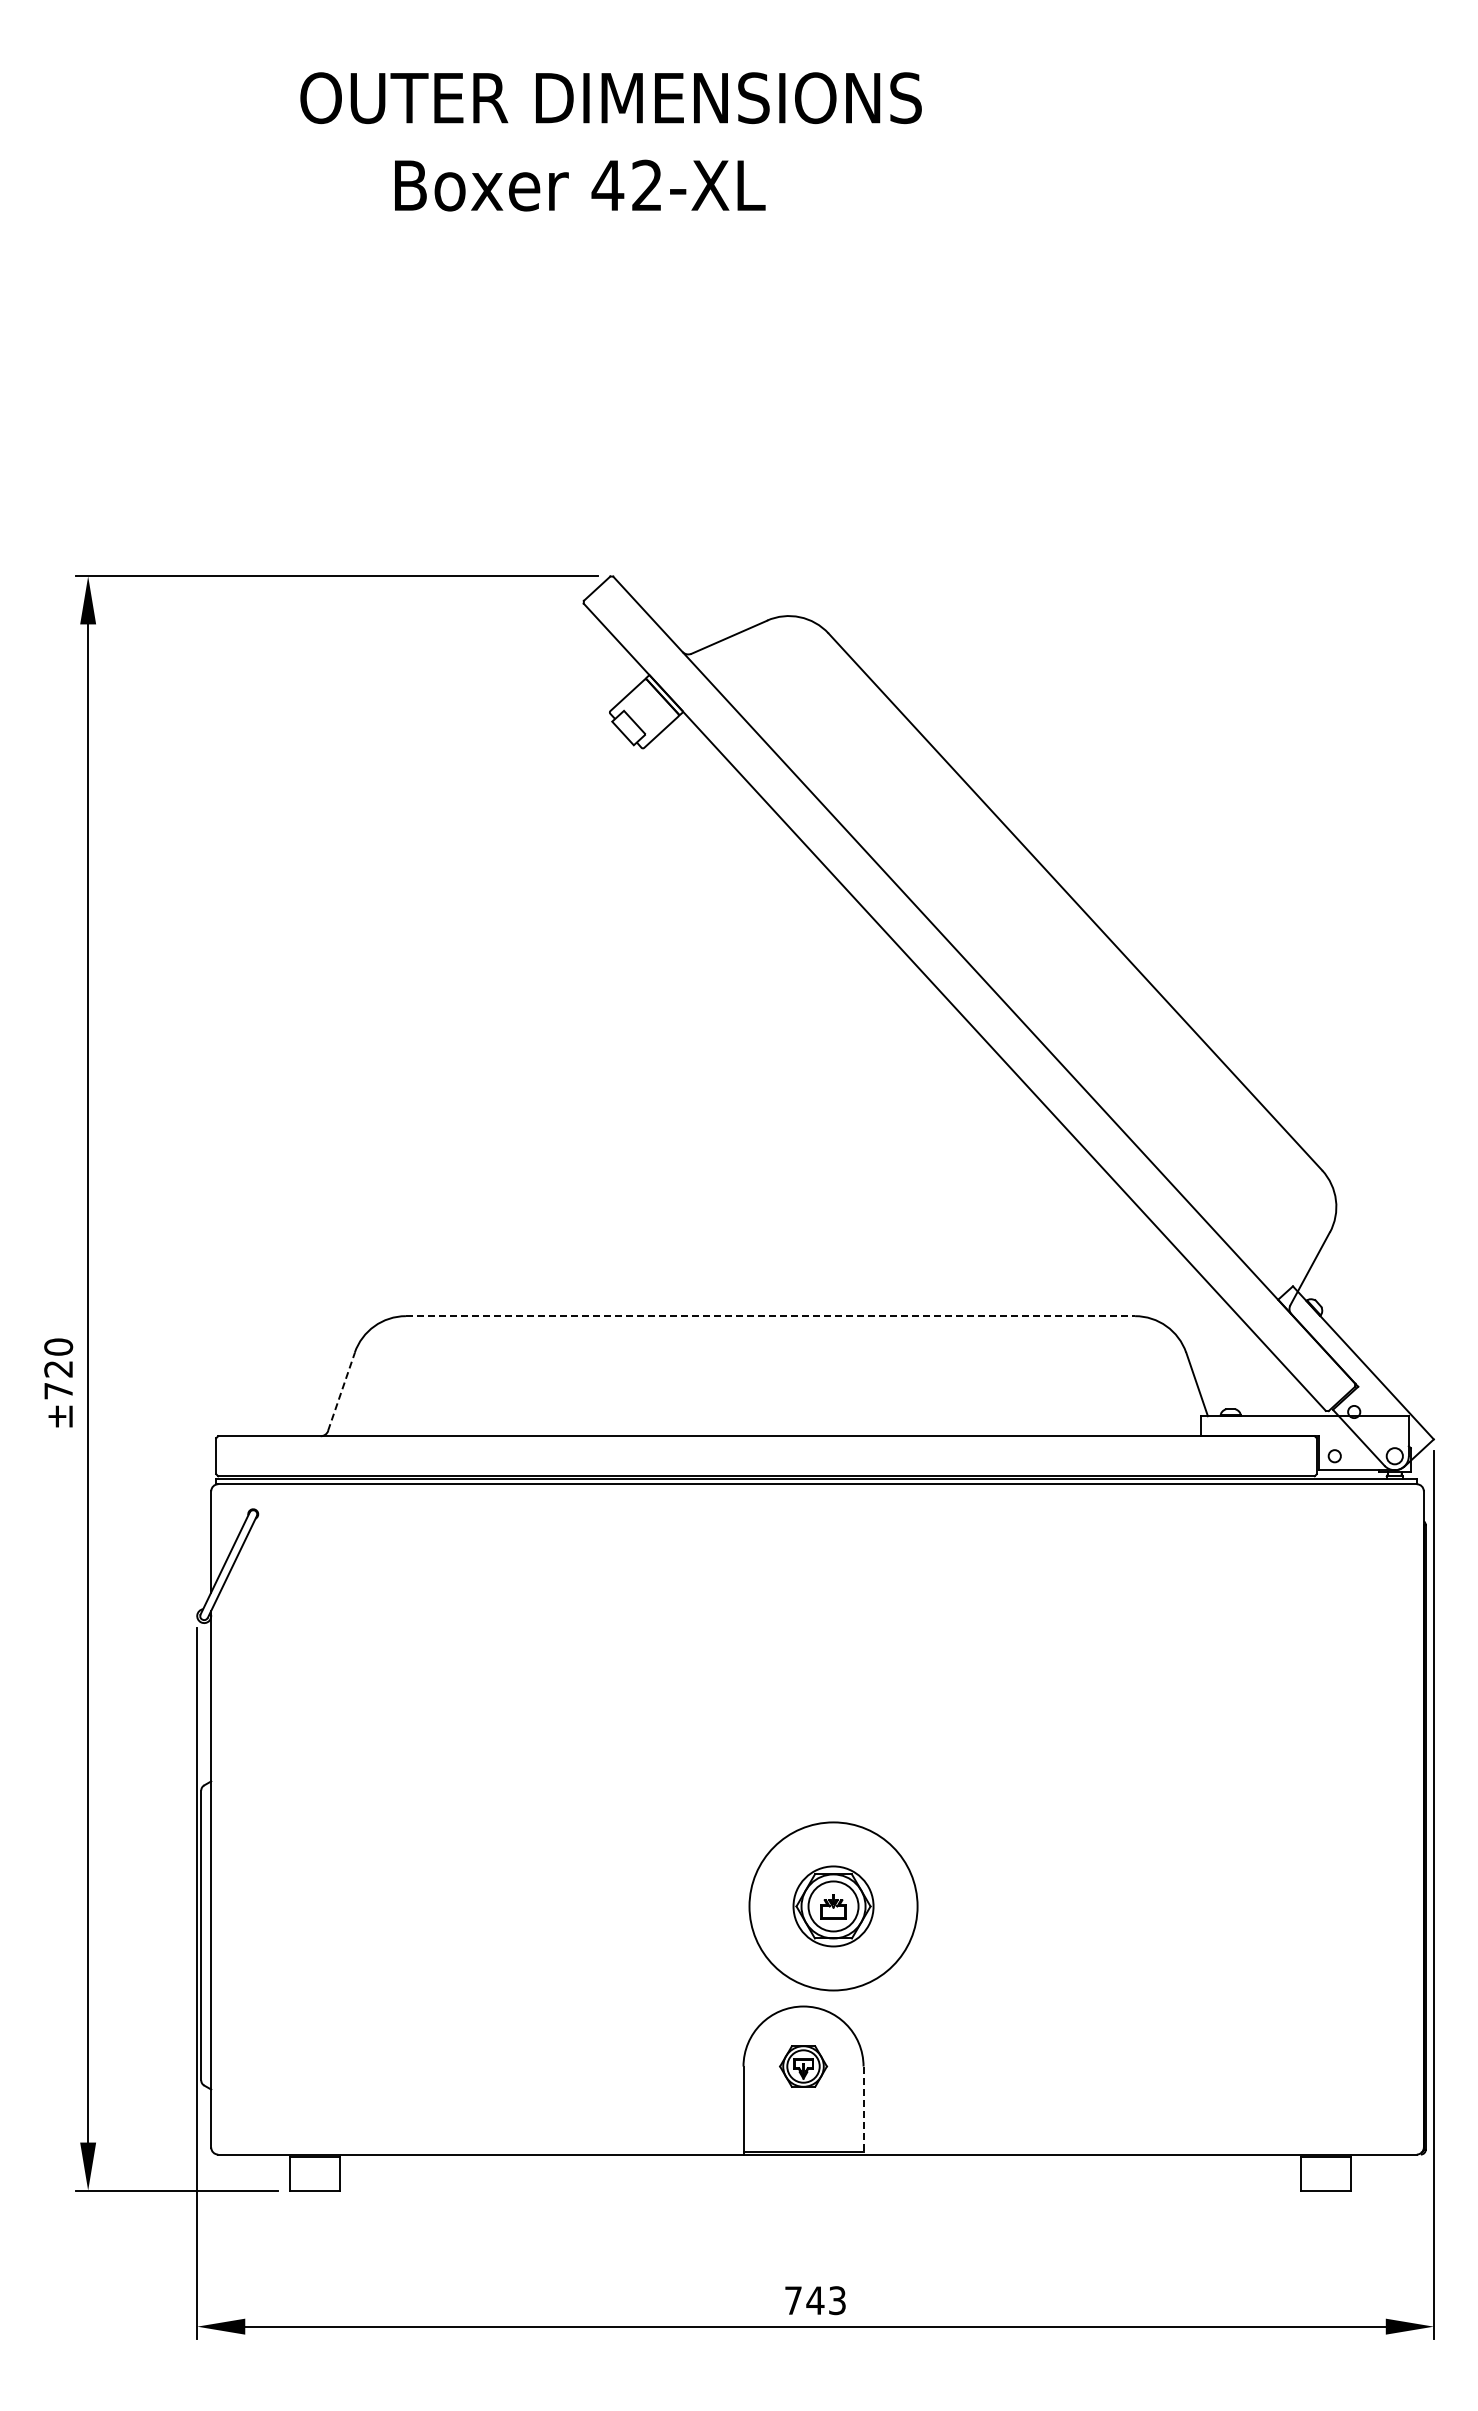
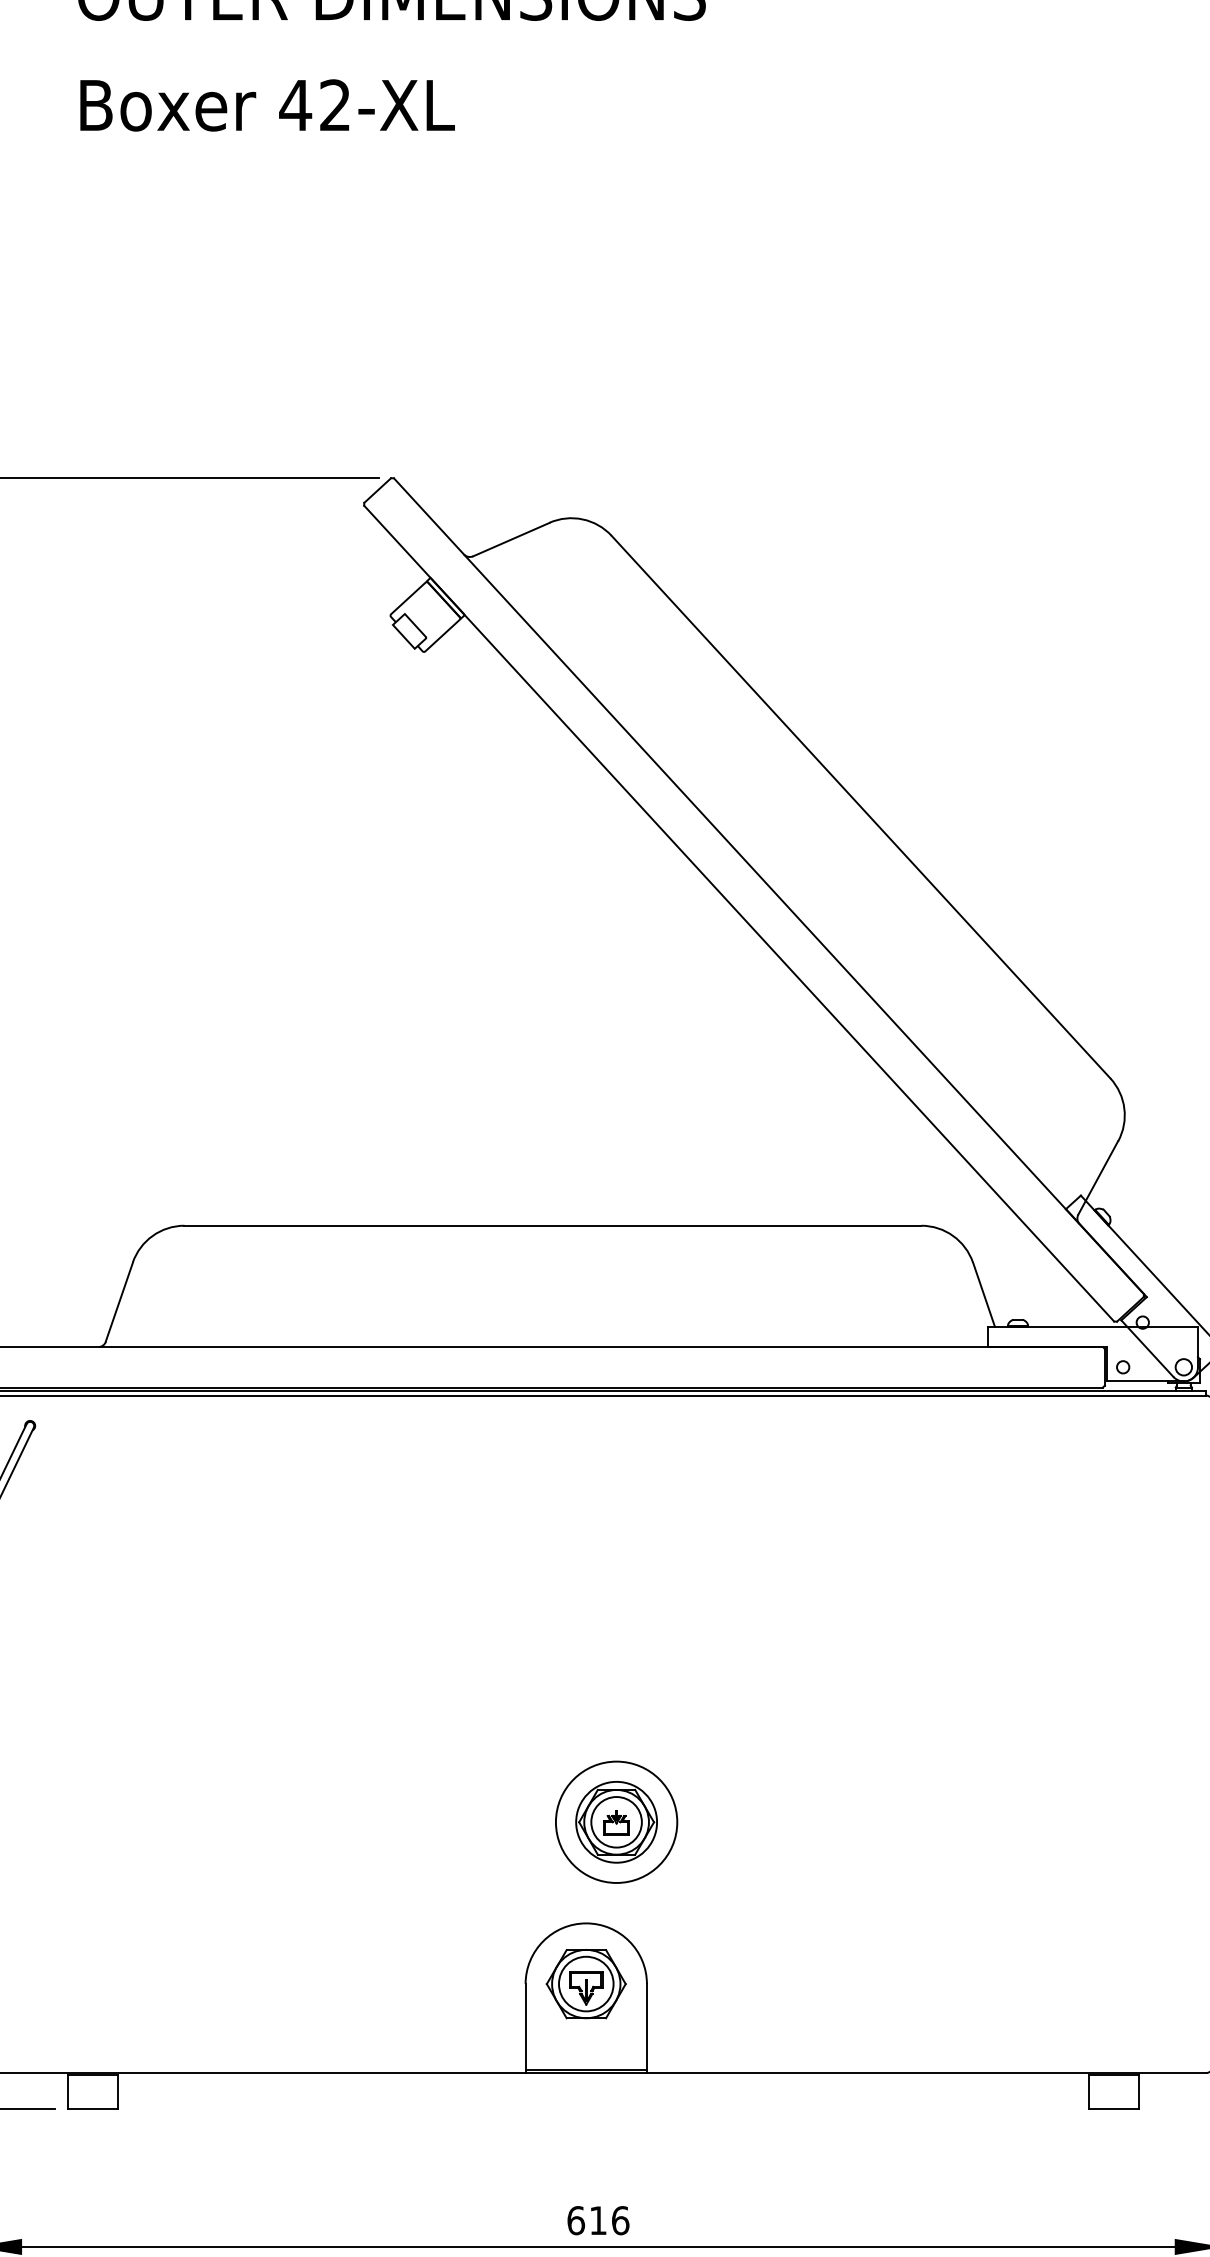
text: (580, 185) -> (267, 105), moved
line: (770, 1316) -> (552, 1226), dashed -> solid
line: (341, 1391) -> (119, 1301), dashed -> solid
circle: (833, 1906) -> (616, 1822), size x0.71
part: (803, 2066) -> (586, 1984), size x1.67
line: (863, 2111) -> (646, 2029), dashed -> solid
text: (815, 2300) -> (598, 2220), 743 -> 616

